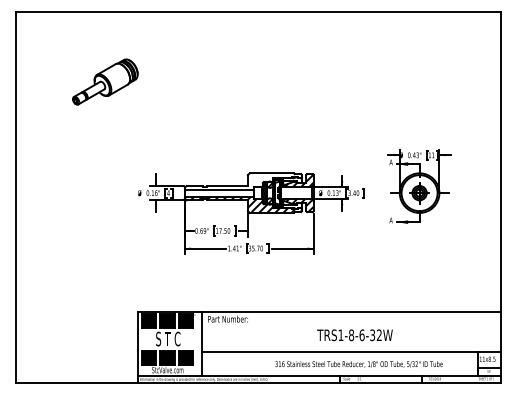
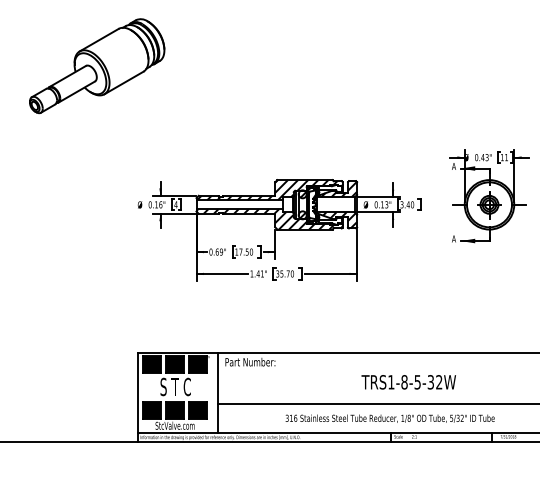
part: (105, 81) -> (97, 65), size x1.67
hatch: (241, 181) -> (267, 190), added
text: (361, 335) -> (416, 382), TRS1-8-6-32W -> TRS1-8-5-32W
text: (358, 364) -> (389, 418), moved

